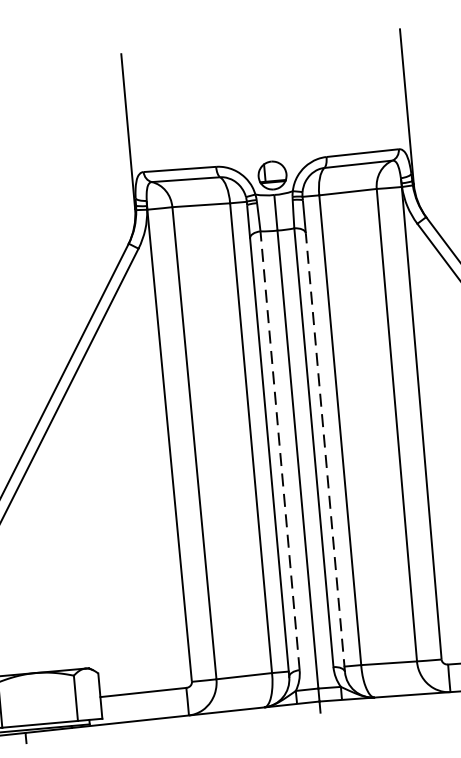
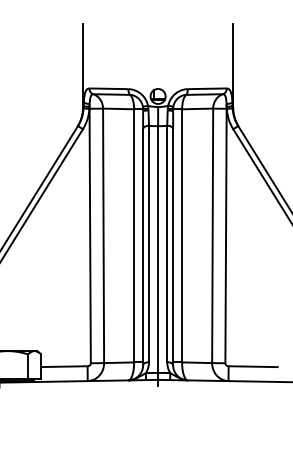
line: (280, 449) -> (149, 243), dashed -> solid
line: (325, 451) -> (173, 246), dashed -> solid

